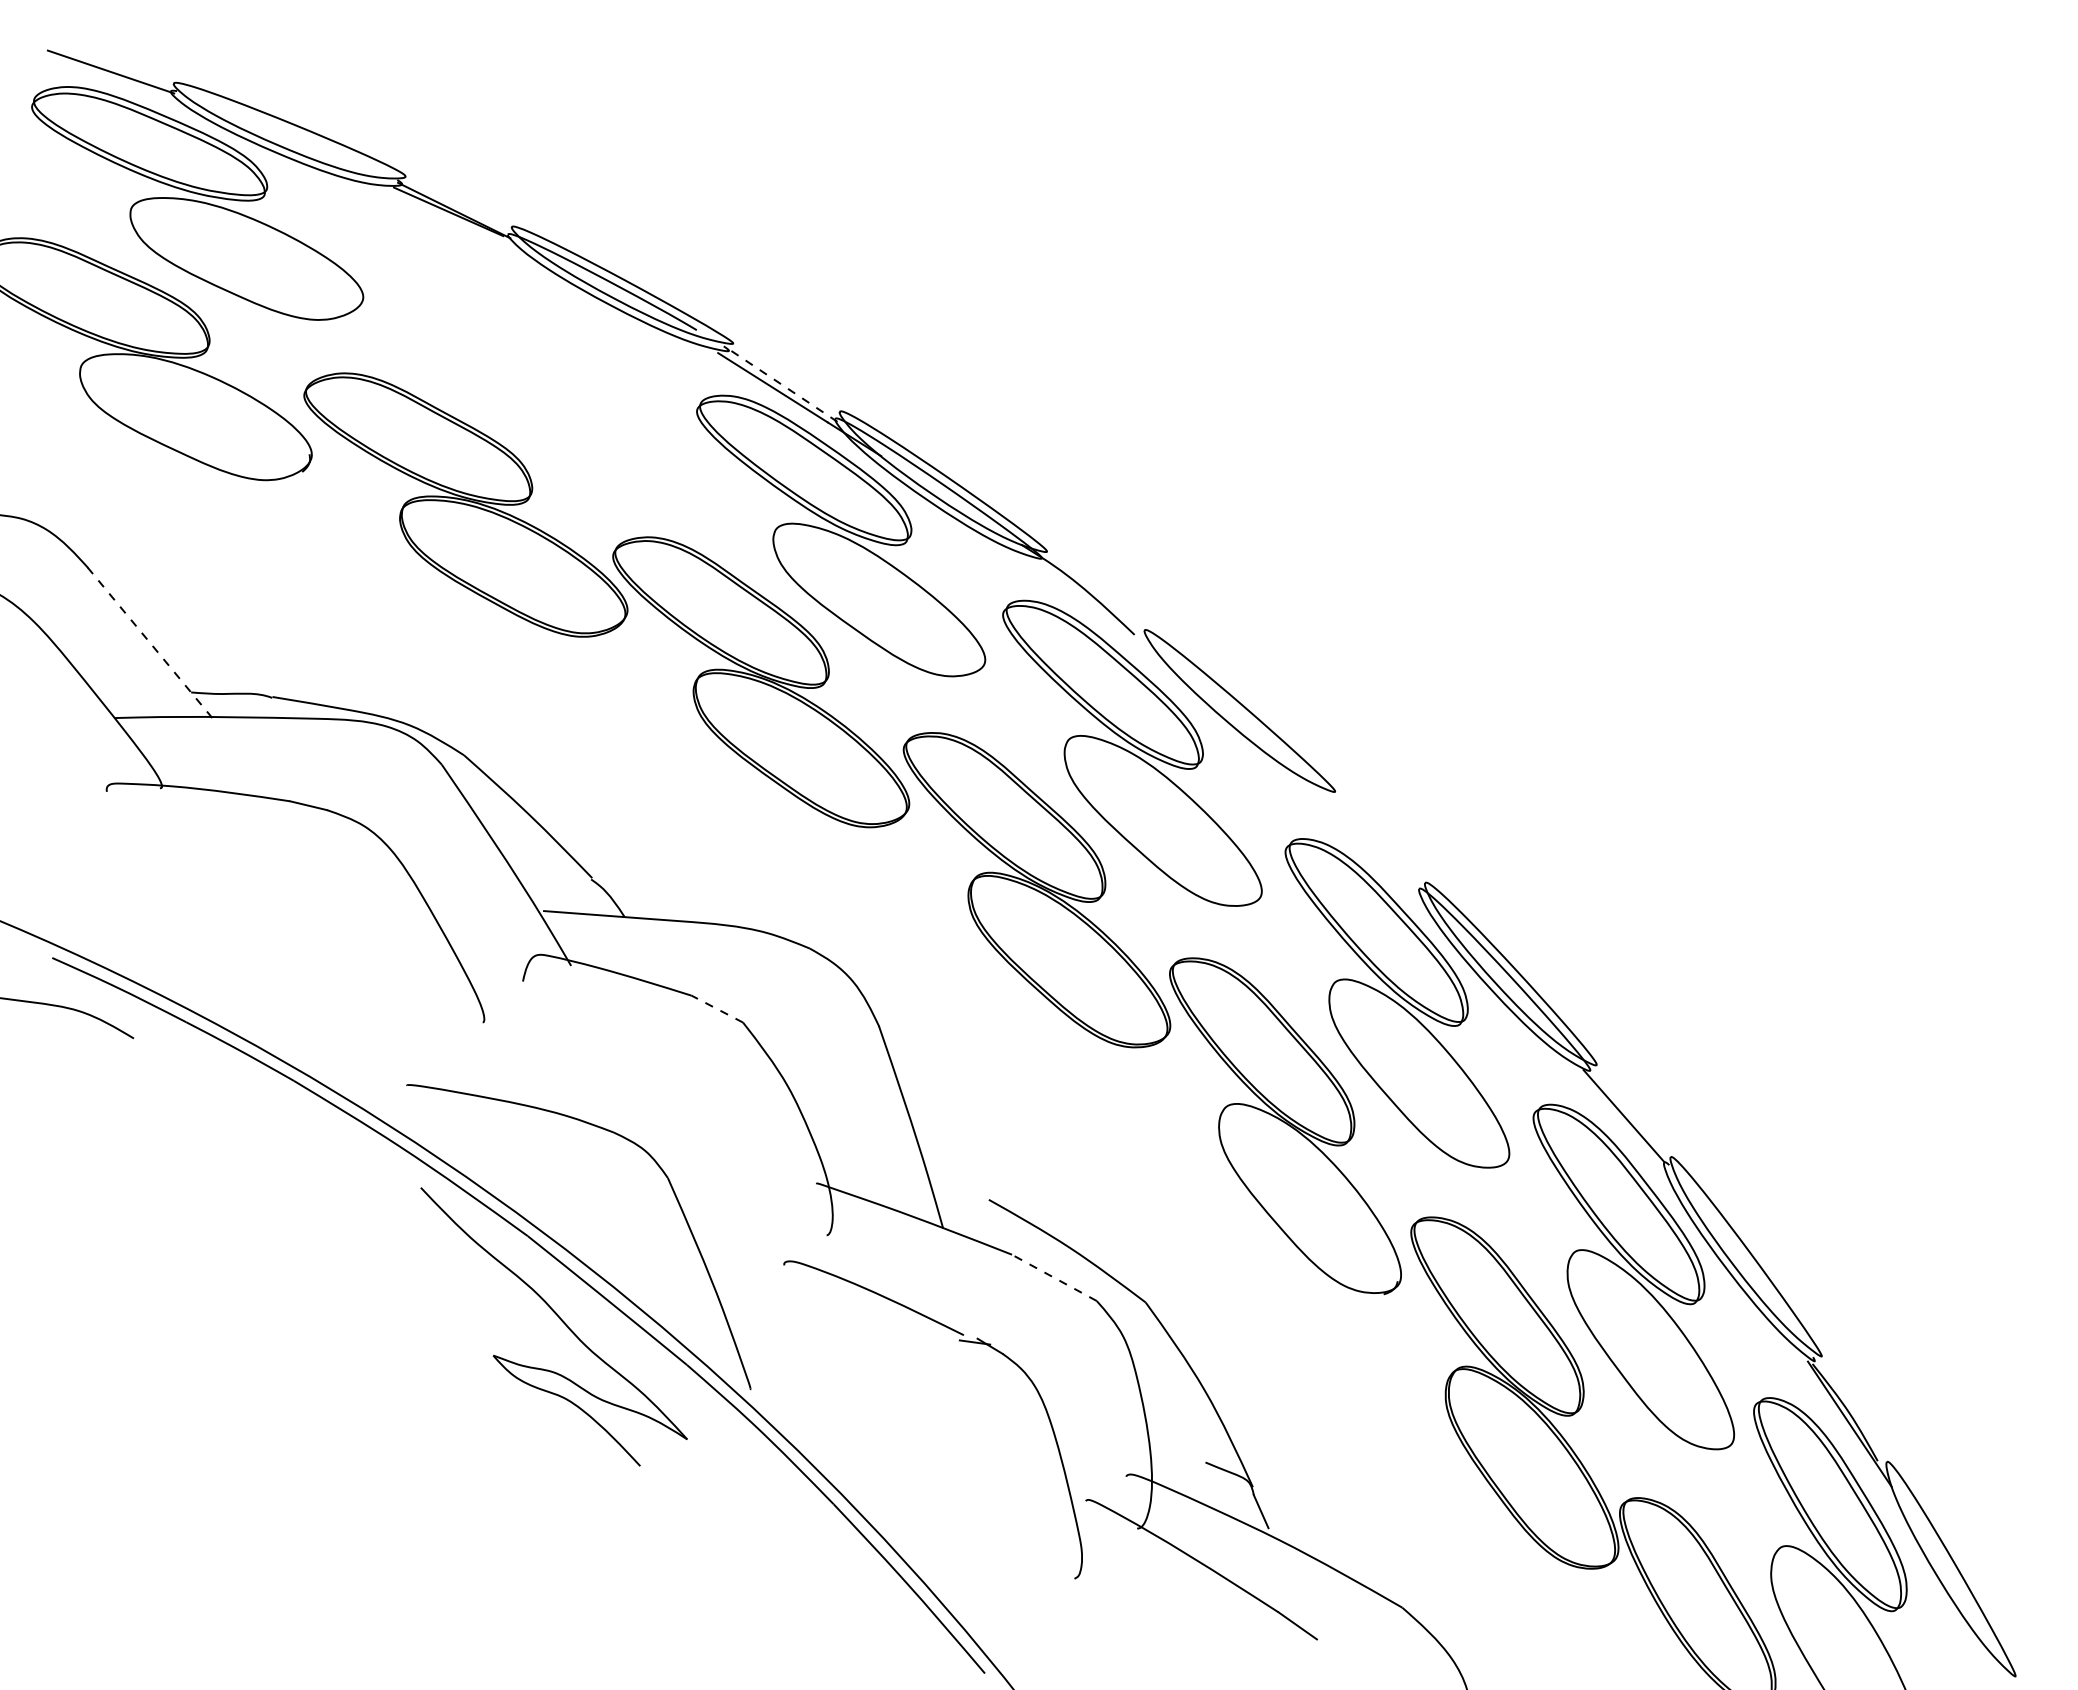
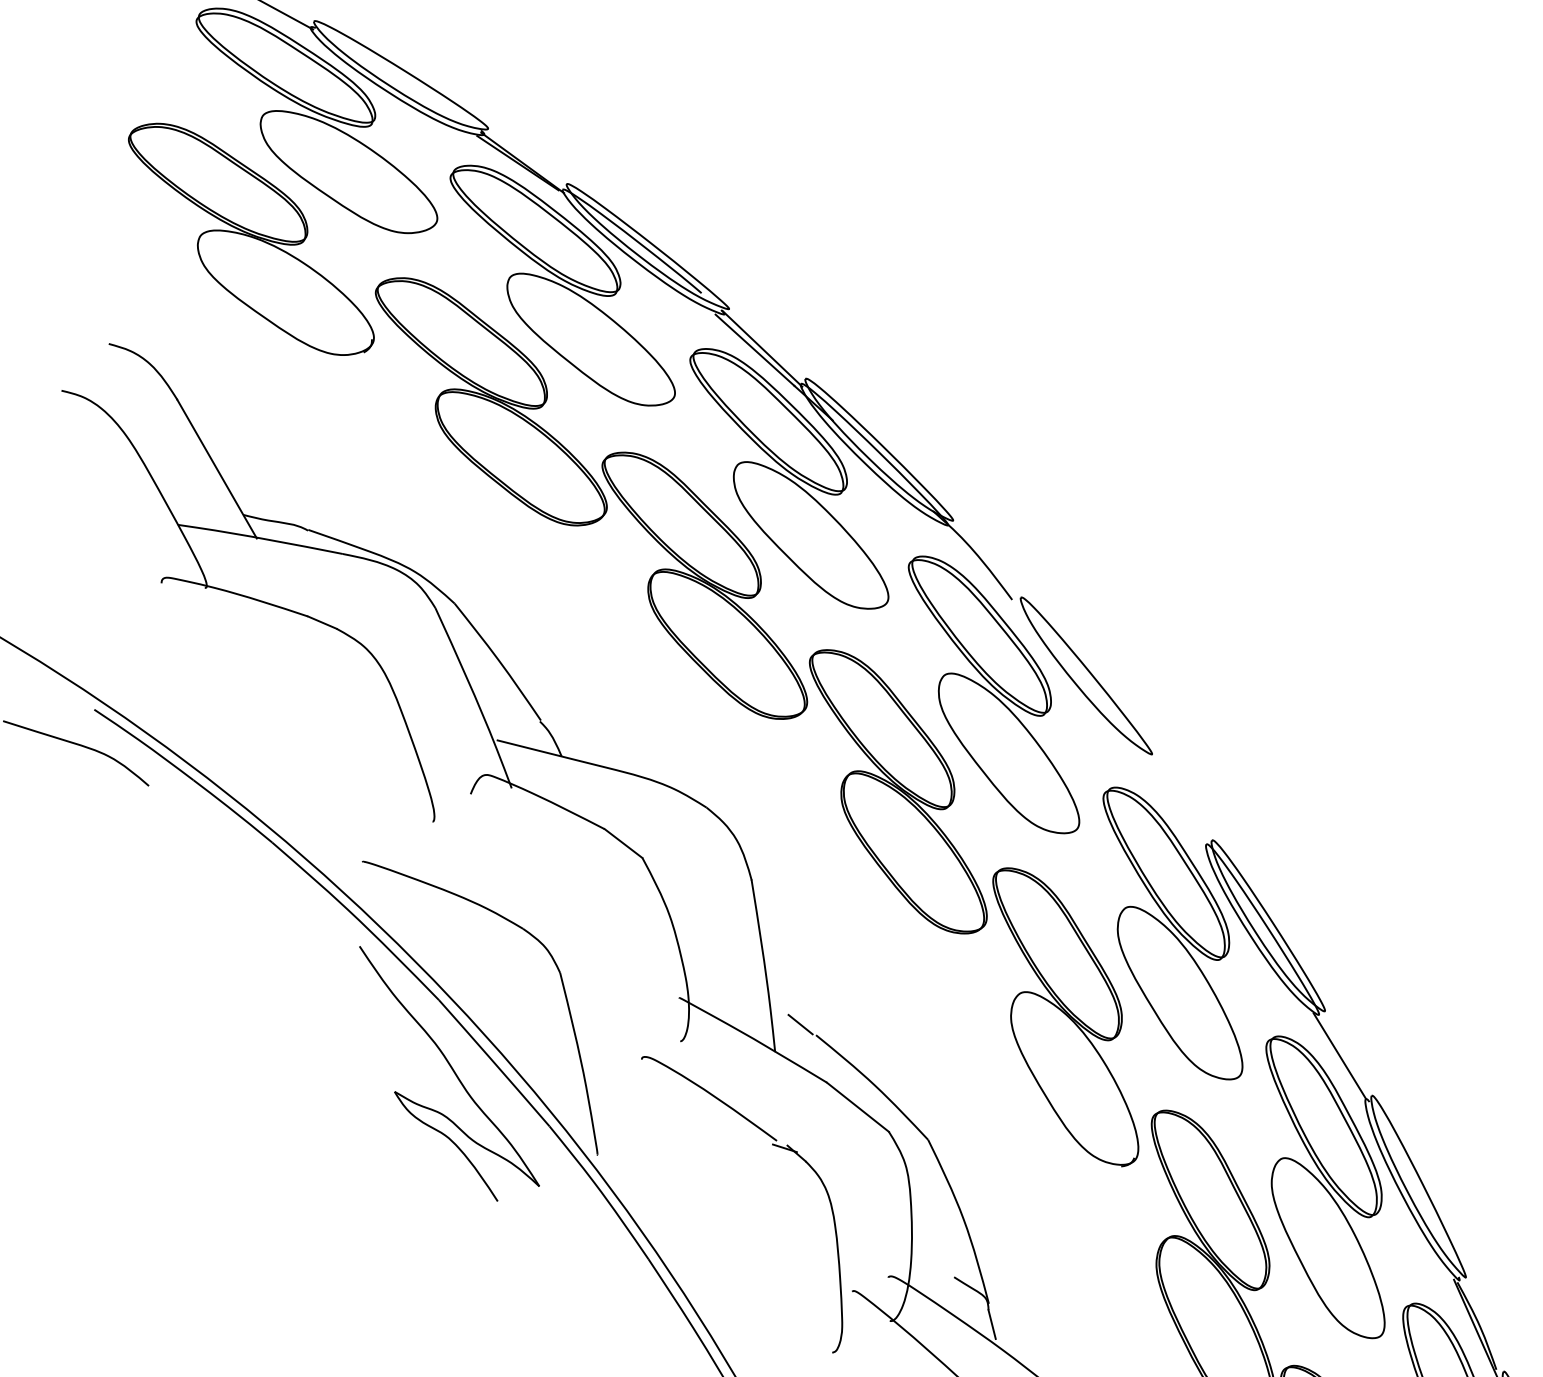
part: (527, 350) -> (562, 285), added
line: (781, 384) -> (762, 348), dashed -> solid
line: (149, 642) -> (216, 468), dashed -> solid
line: (716, 1008) -> (622, 842), dashed -> solid
line: (967, 1190) -> (800, 1024), added
line: (1053, 1277) -> (857, 1106), dashed -> solid

